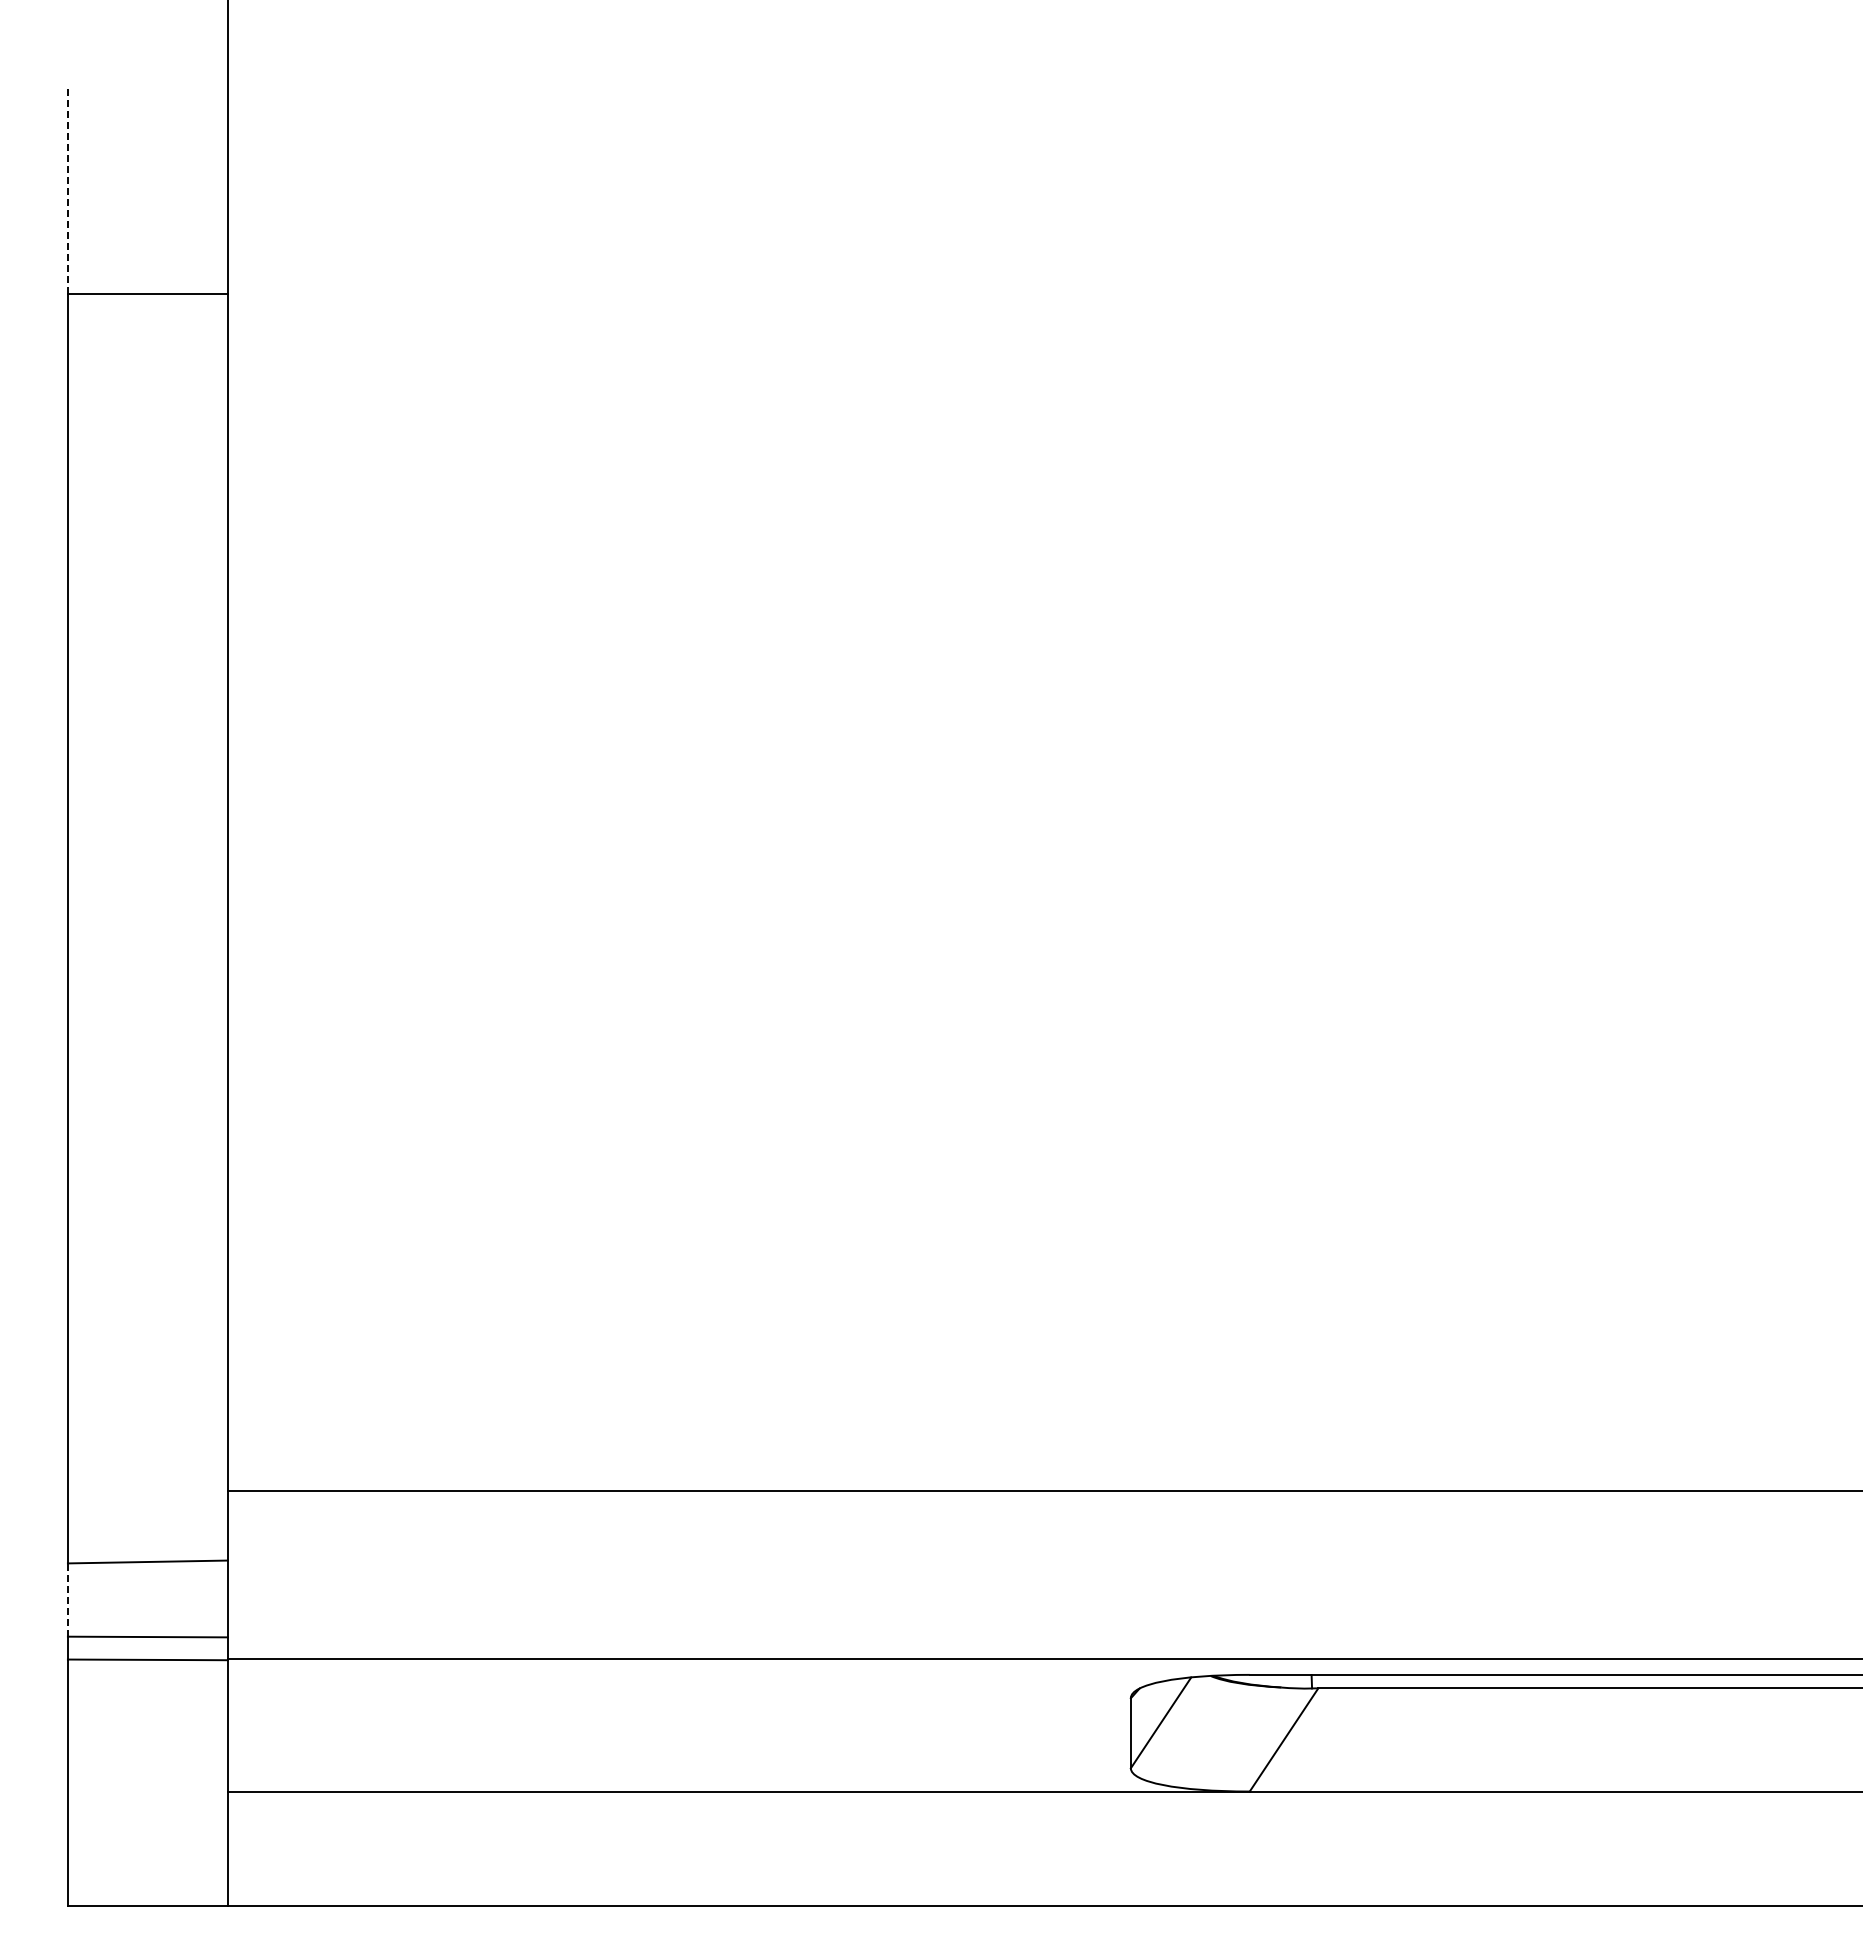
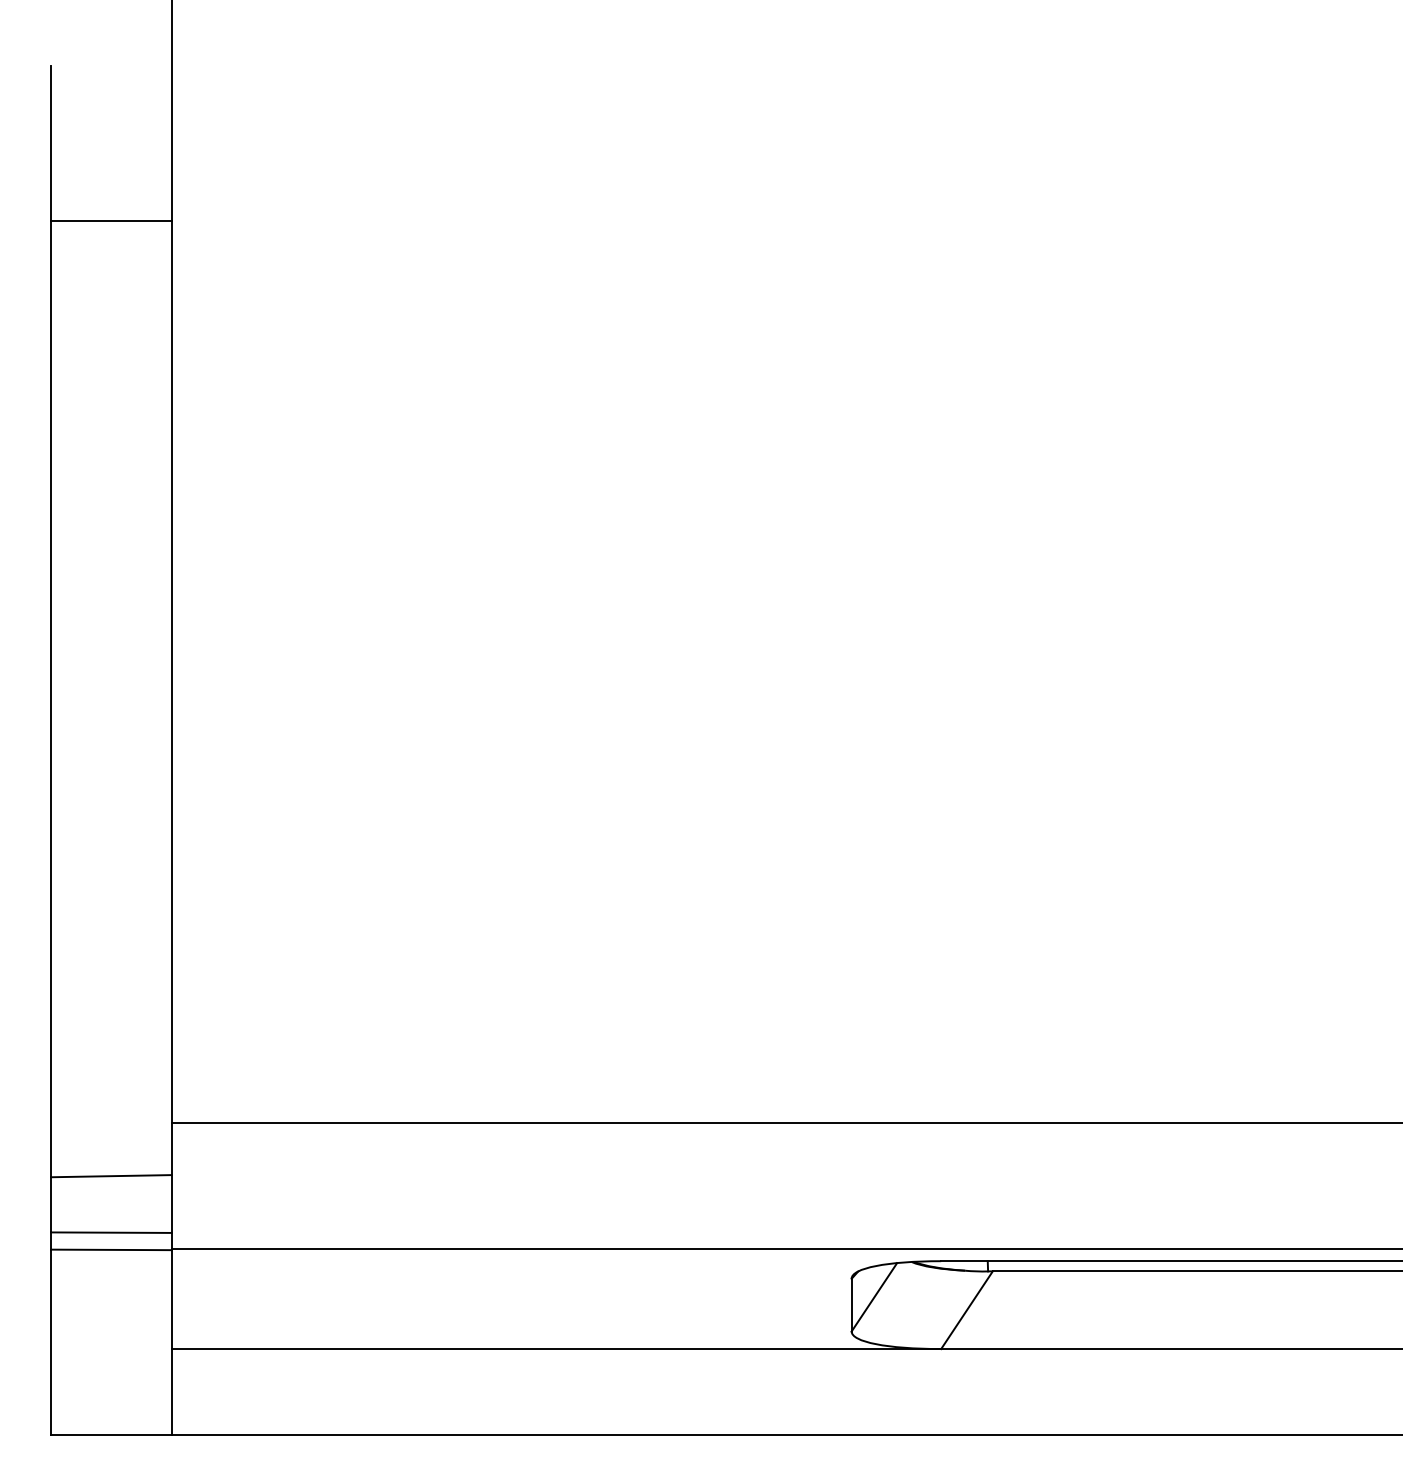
line: (67, 191) -> (50, 144), dashed -> solid
line: (67, 1600) -> (50, 1205), dashed -> solid

